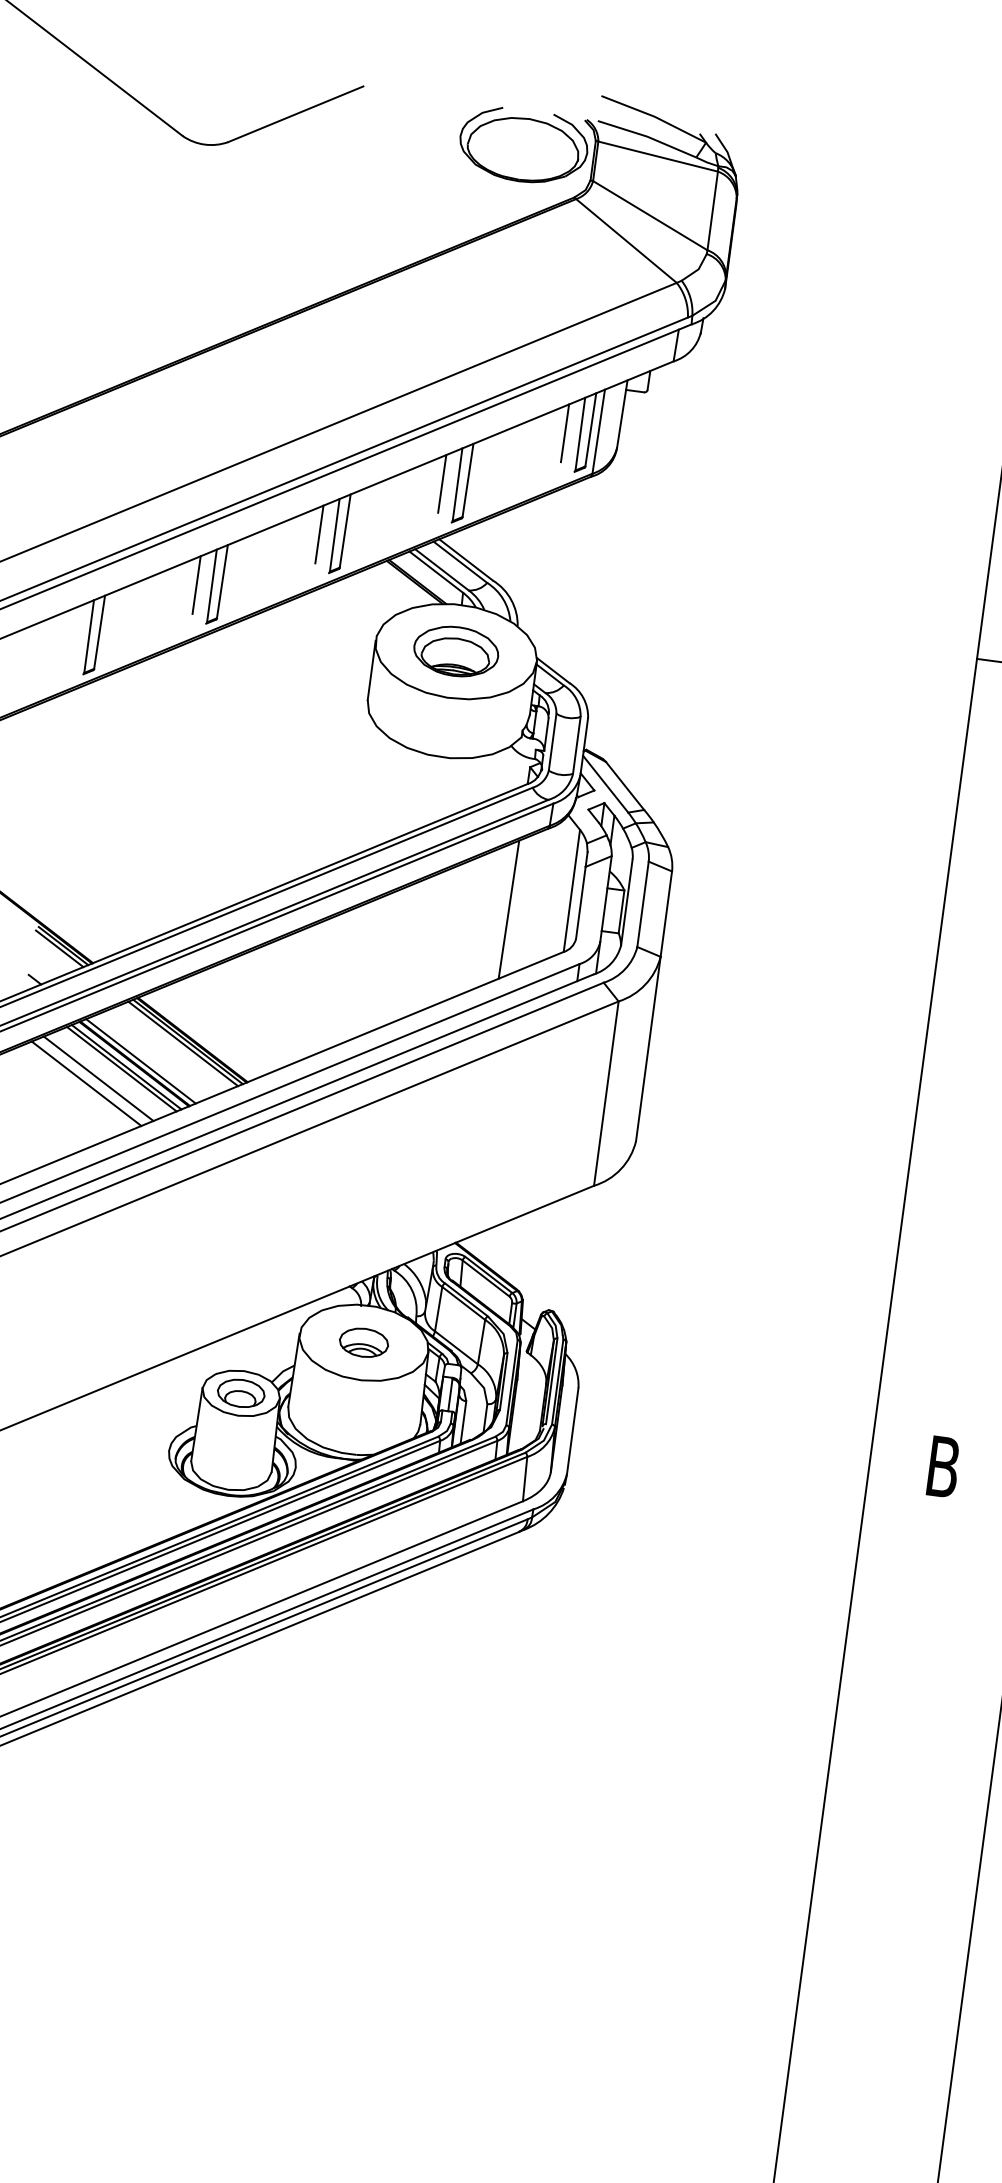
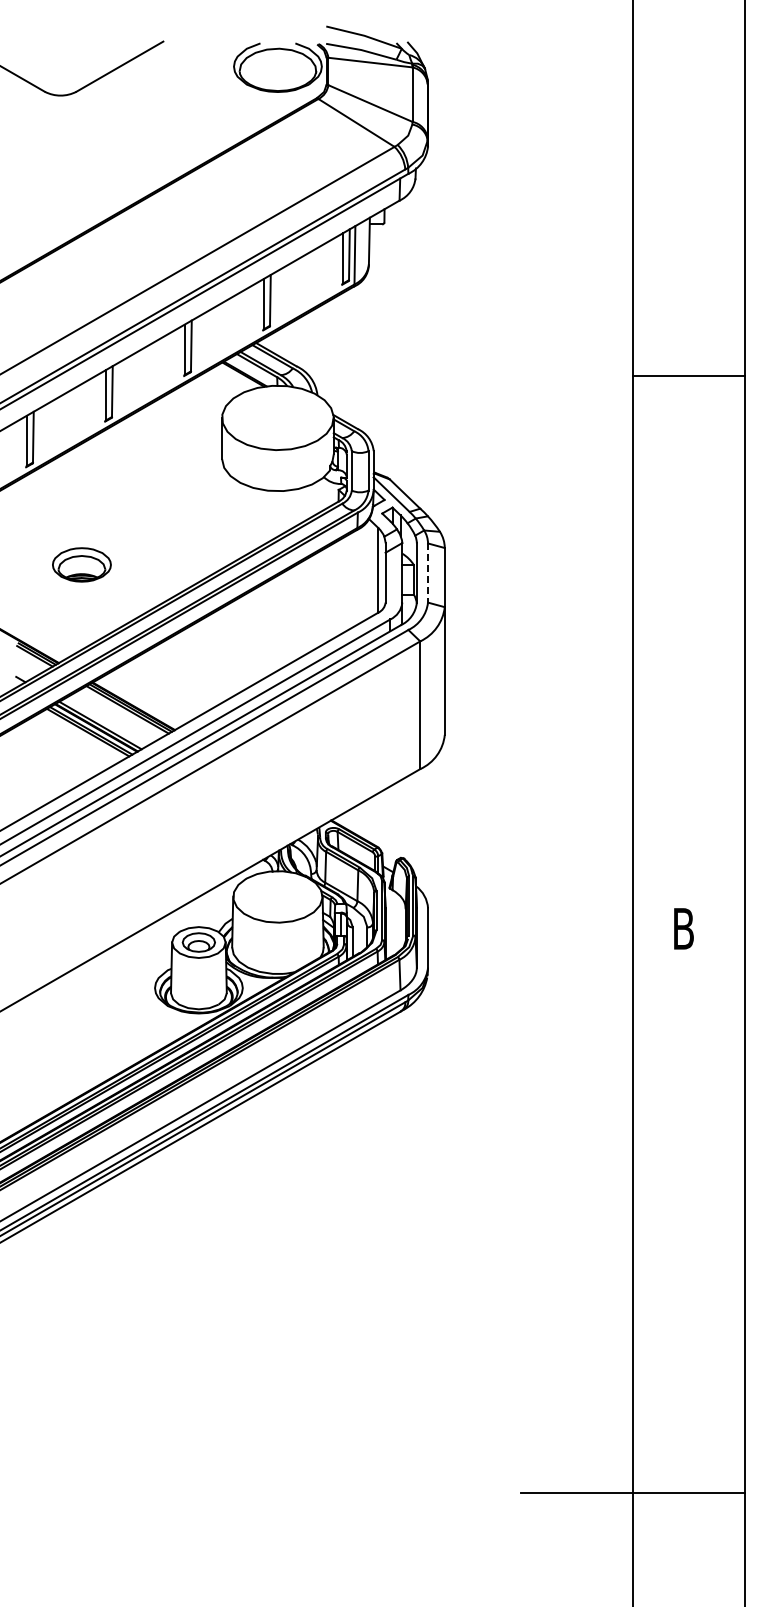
line: (565, 433) -> (332, 259), removed
line: (441, 484) -> (252, 305), removed
line: (318, 534) -> (173, 350), removed
line: (195, 585) -> (94, 396), removed
part: (455, 650) -> (81, 564), moved
line: (643, 905) -> (428, 573), solid -> dashed
line: (507, 909) -> (336, 588), removed
line: (98, 1079) -> (73, 741), removed
line: (86, 1083) -> (65, 745), removed
part: (363, 1342) -> (277, 896), removed

